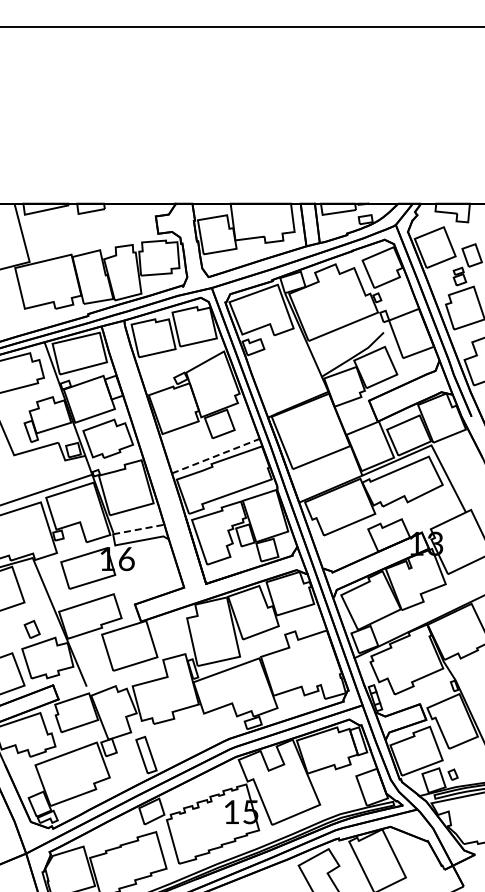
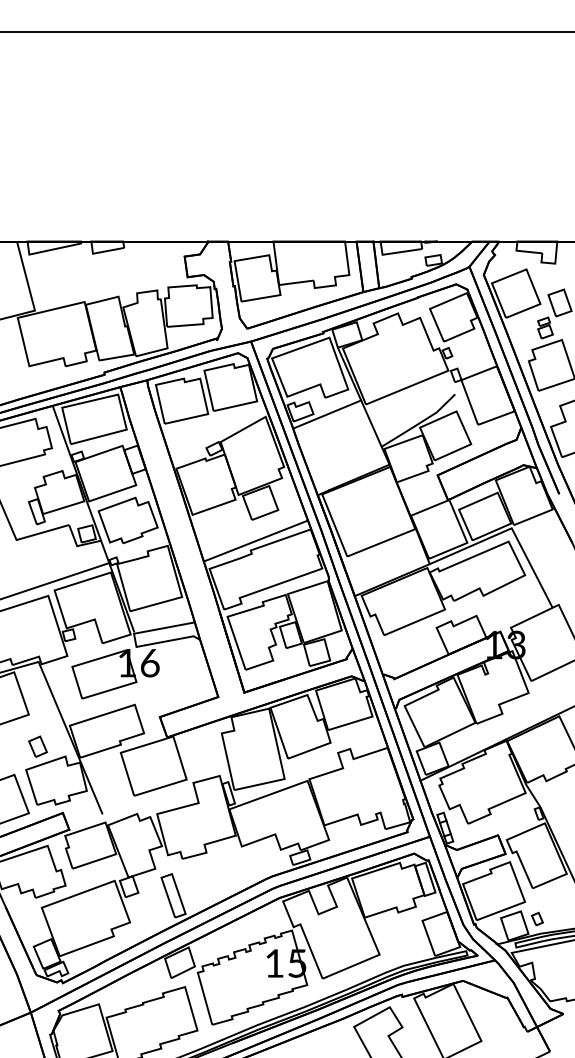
line: (275, 349) -> (326, 414), added
line: (216, 455) -> (256, 540), dashed -> solid
line: (139, 529) -> (165, 628), dashed -> solid

